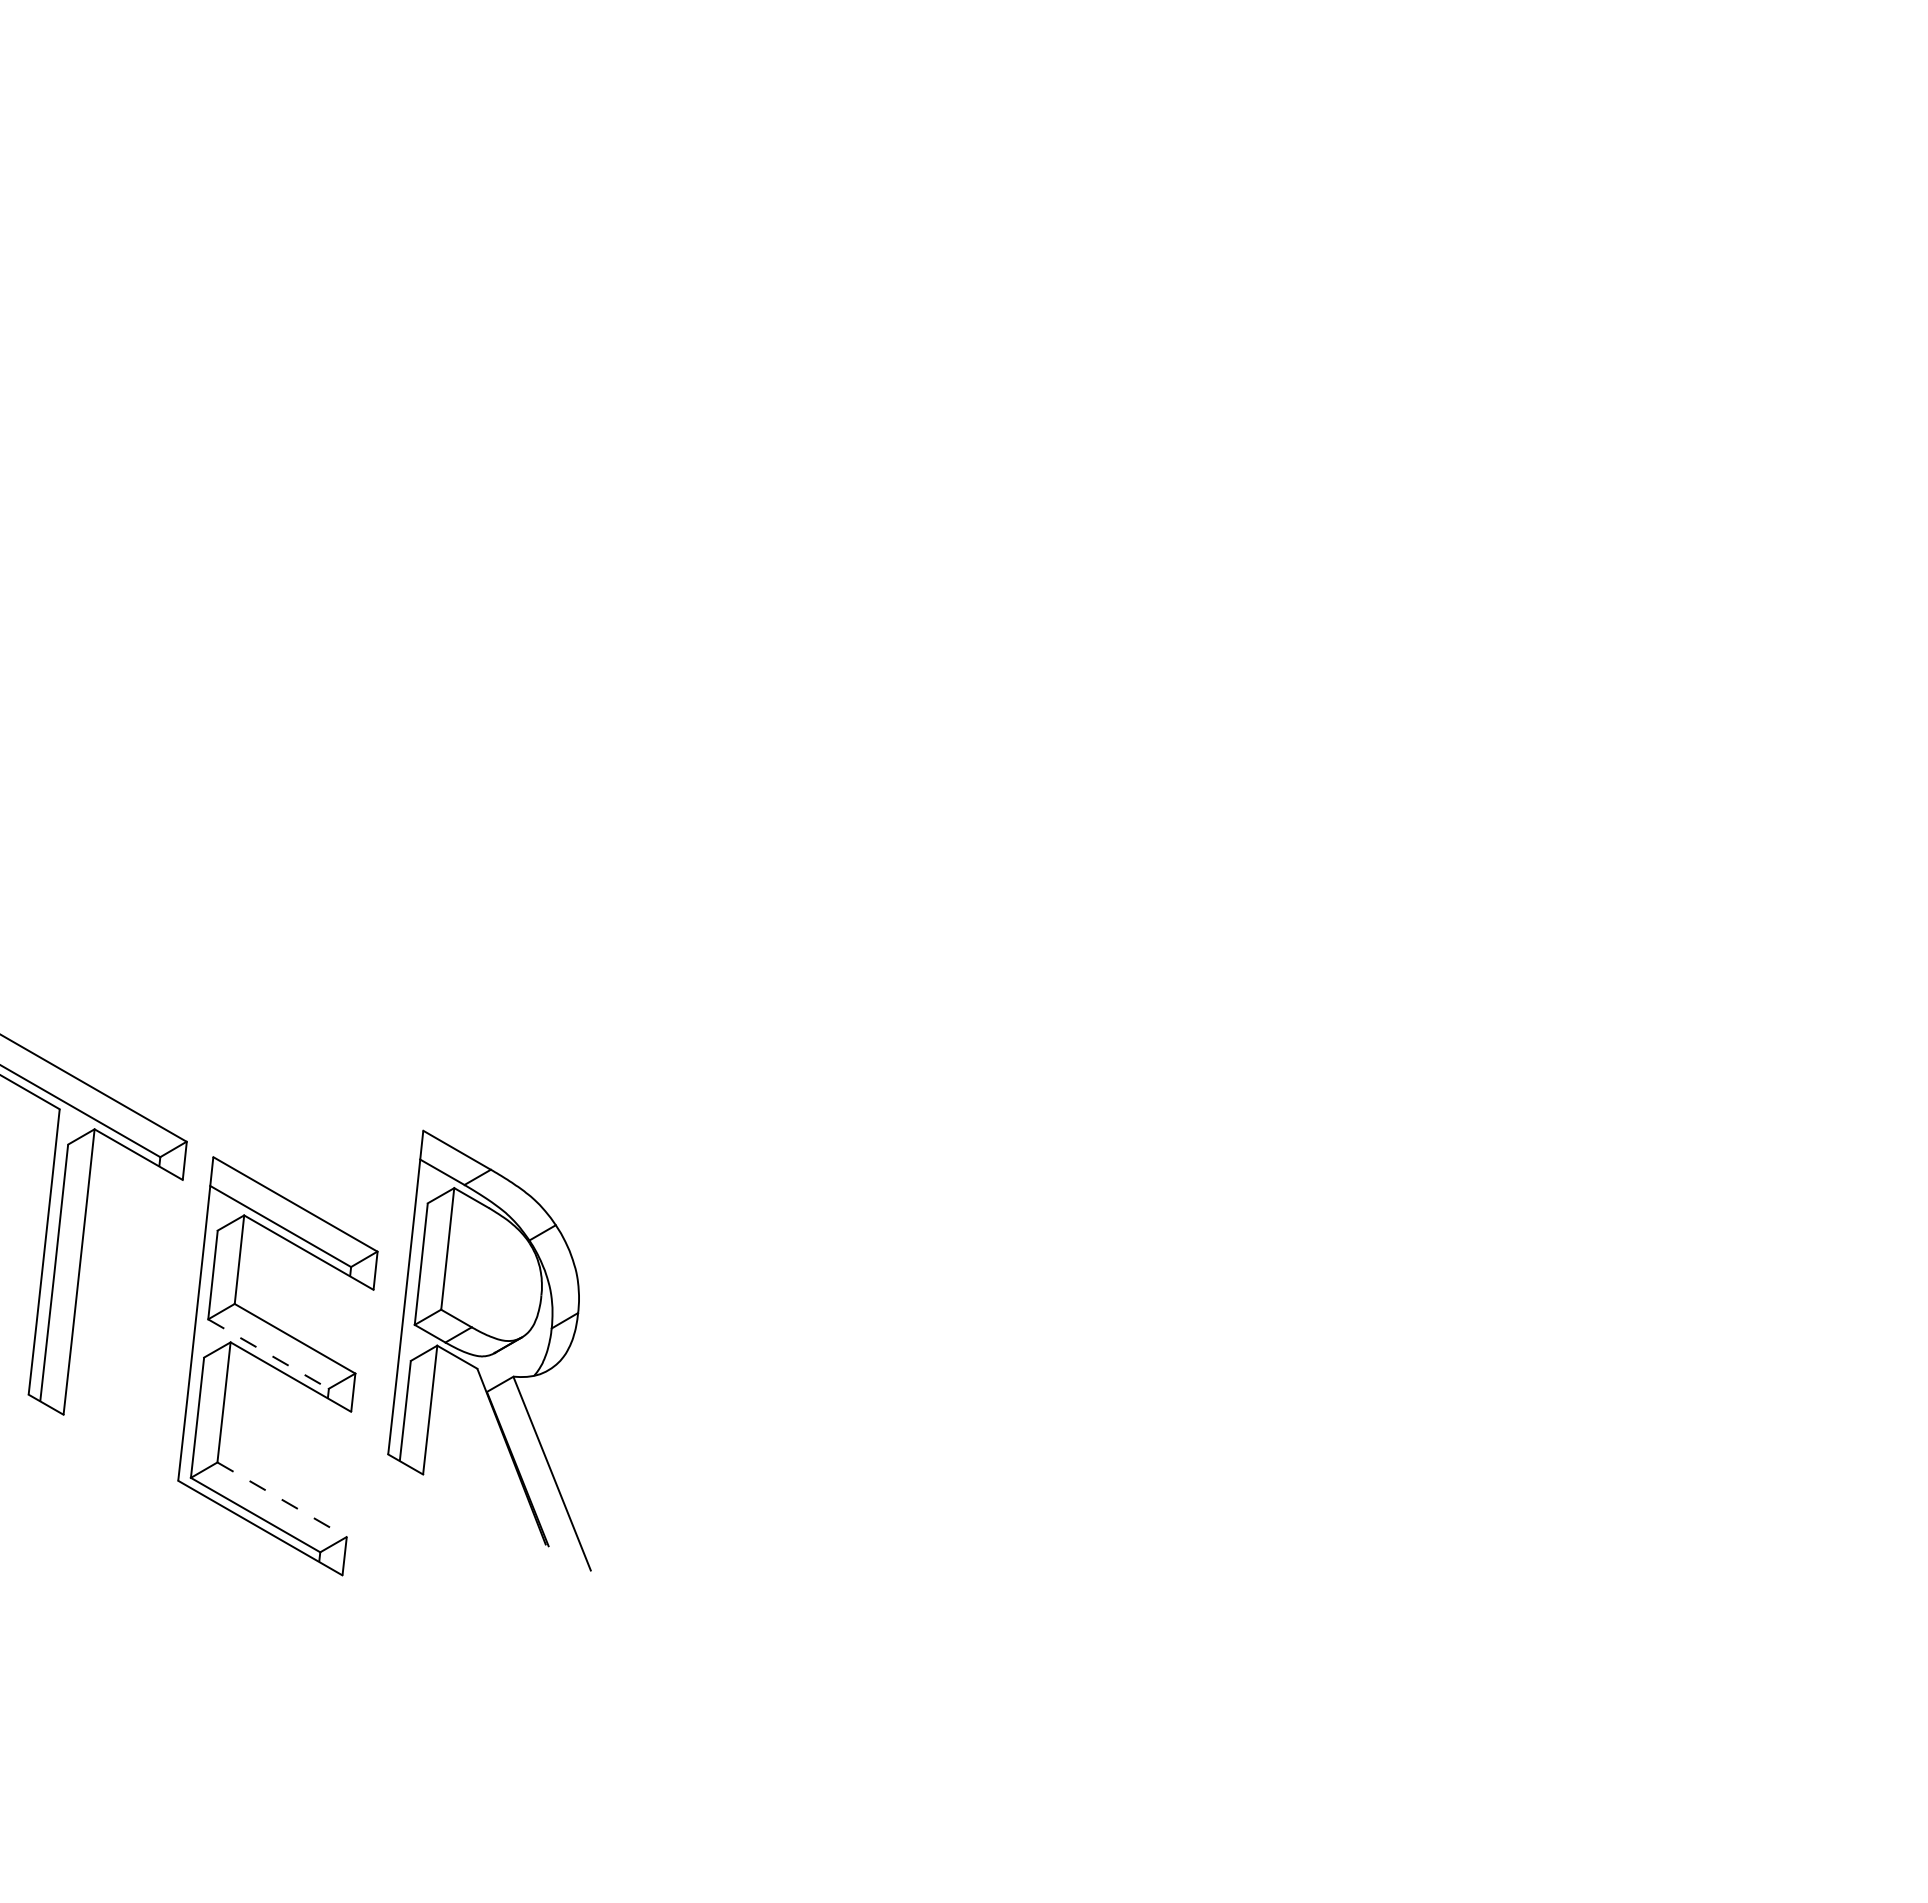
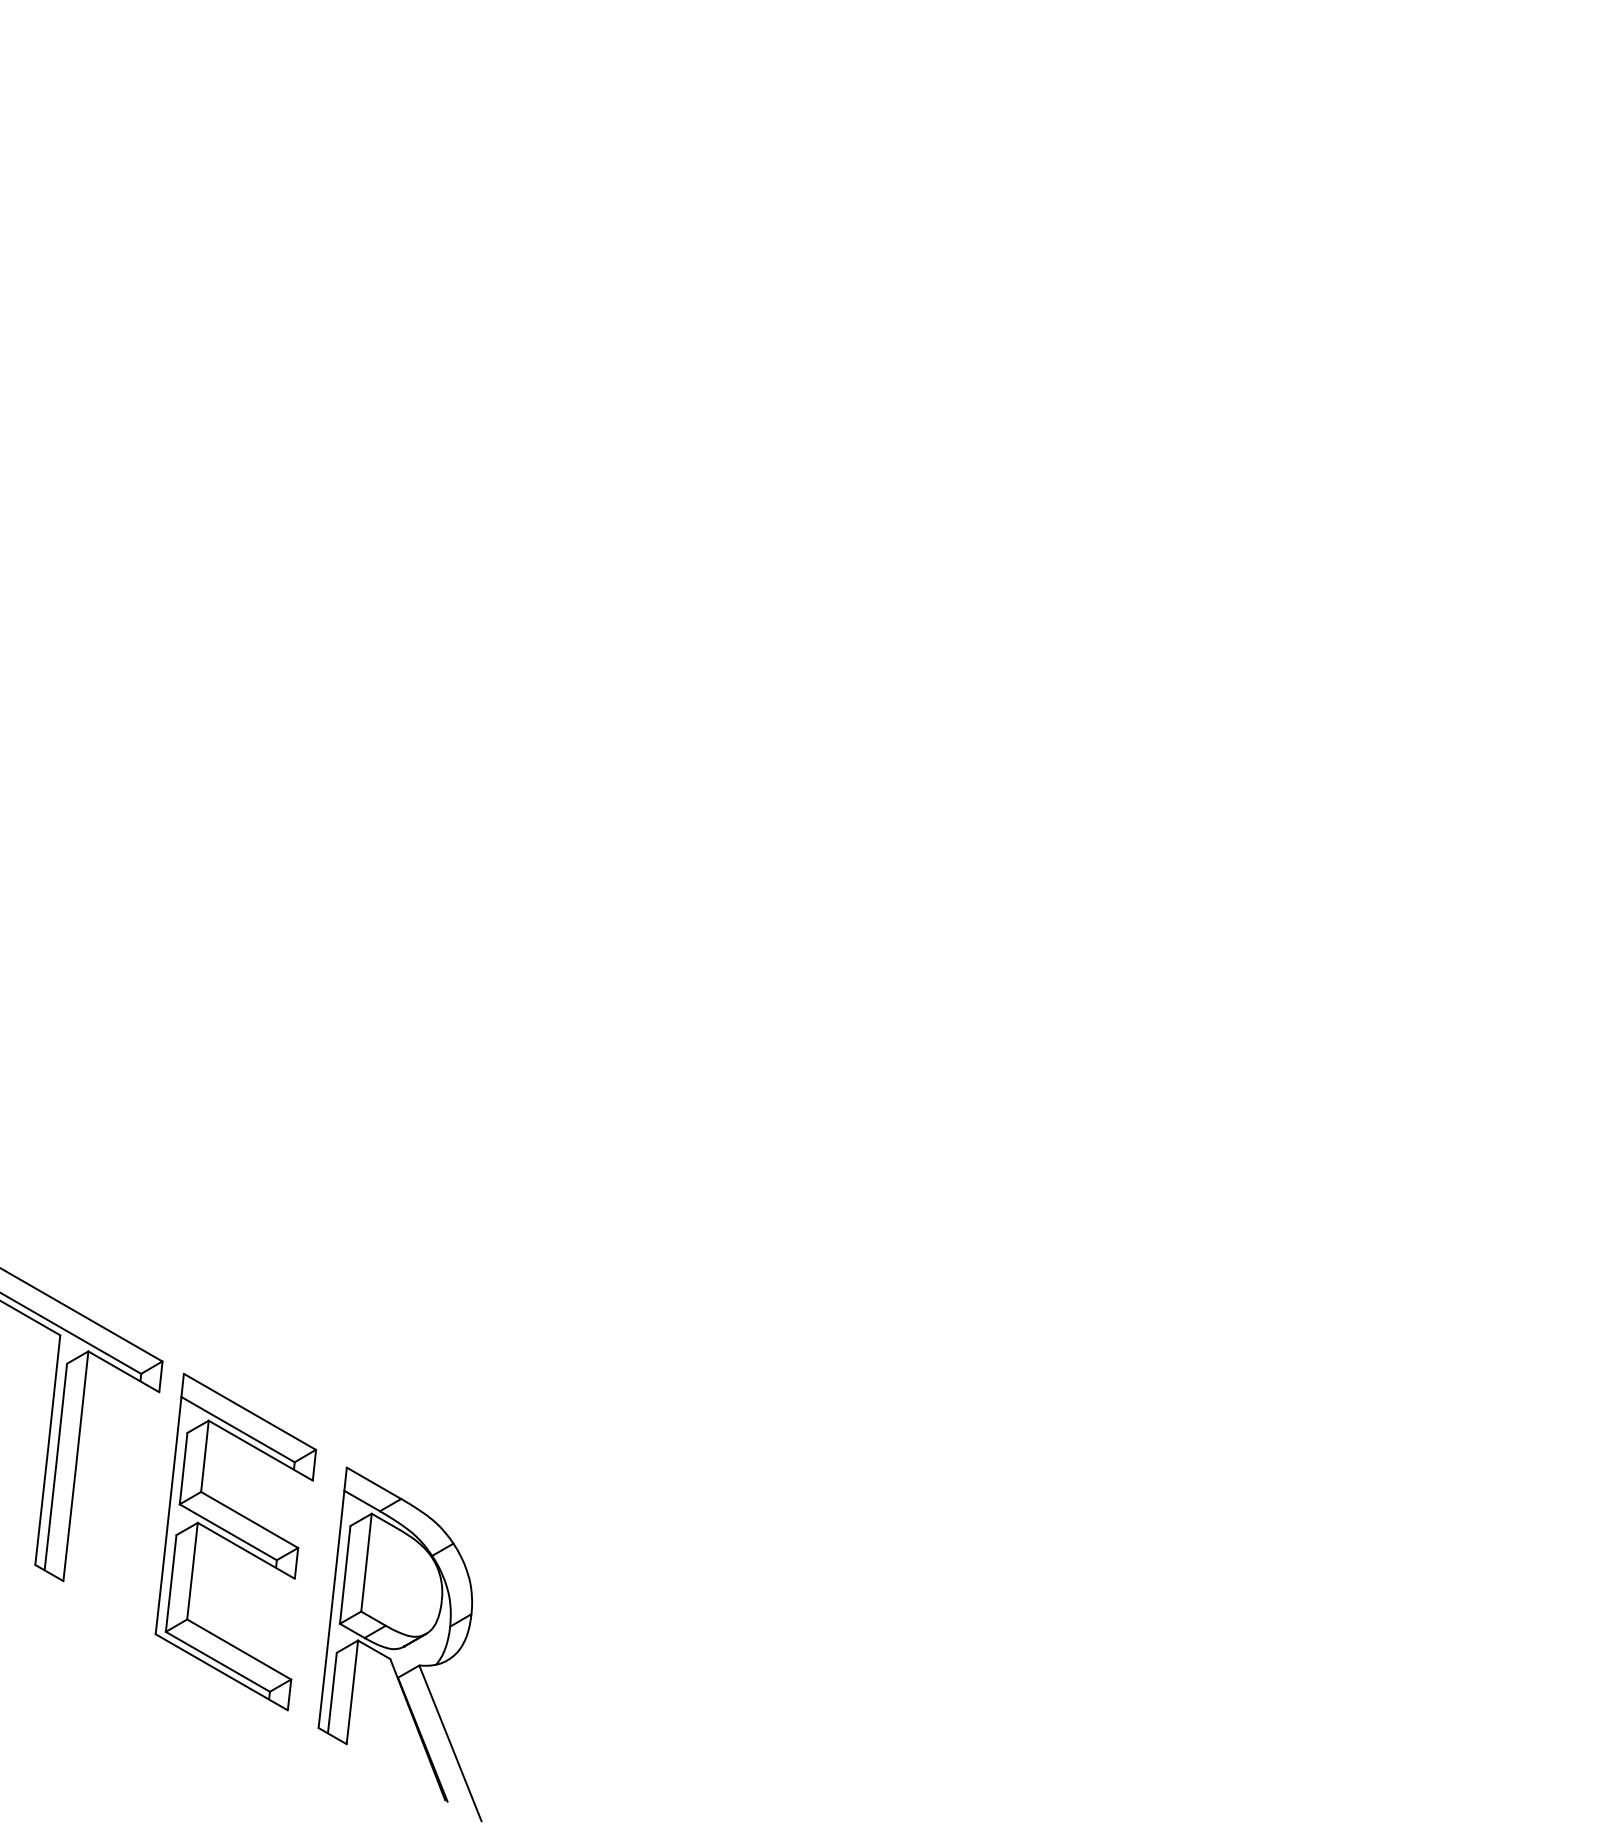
part: (488, 1350) -> (399, 1644), moved
line: (268, 1354) -> (228, 1532), dashed -> solid
line: (282, 1499) -> (239, 1649), dashed -> solid

